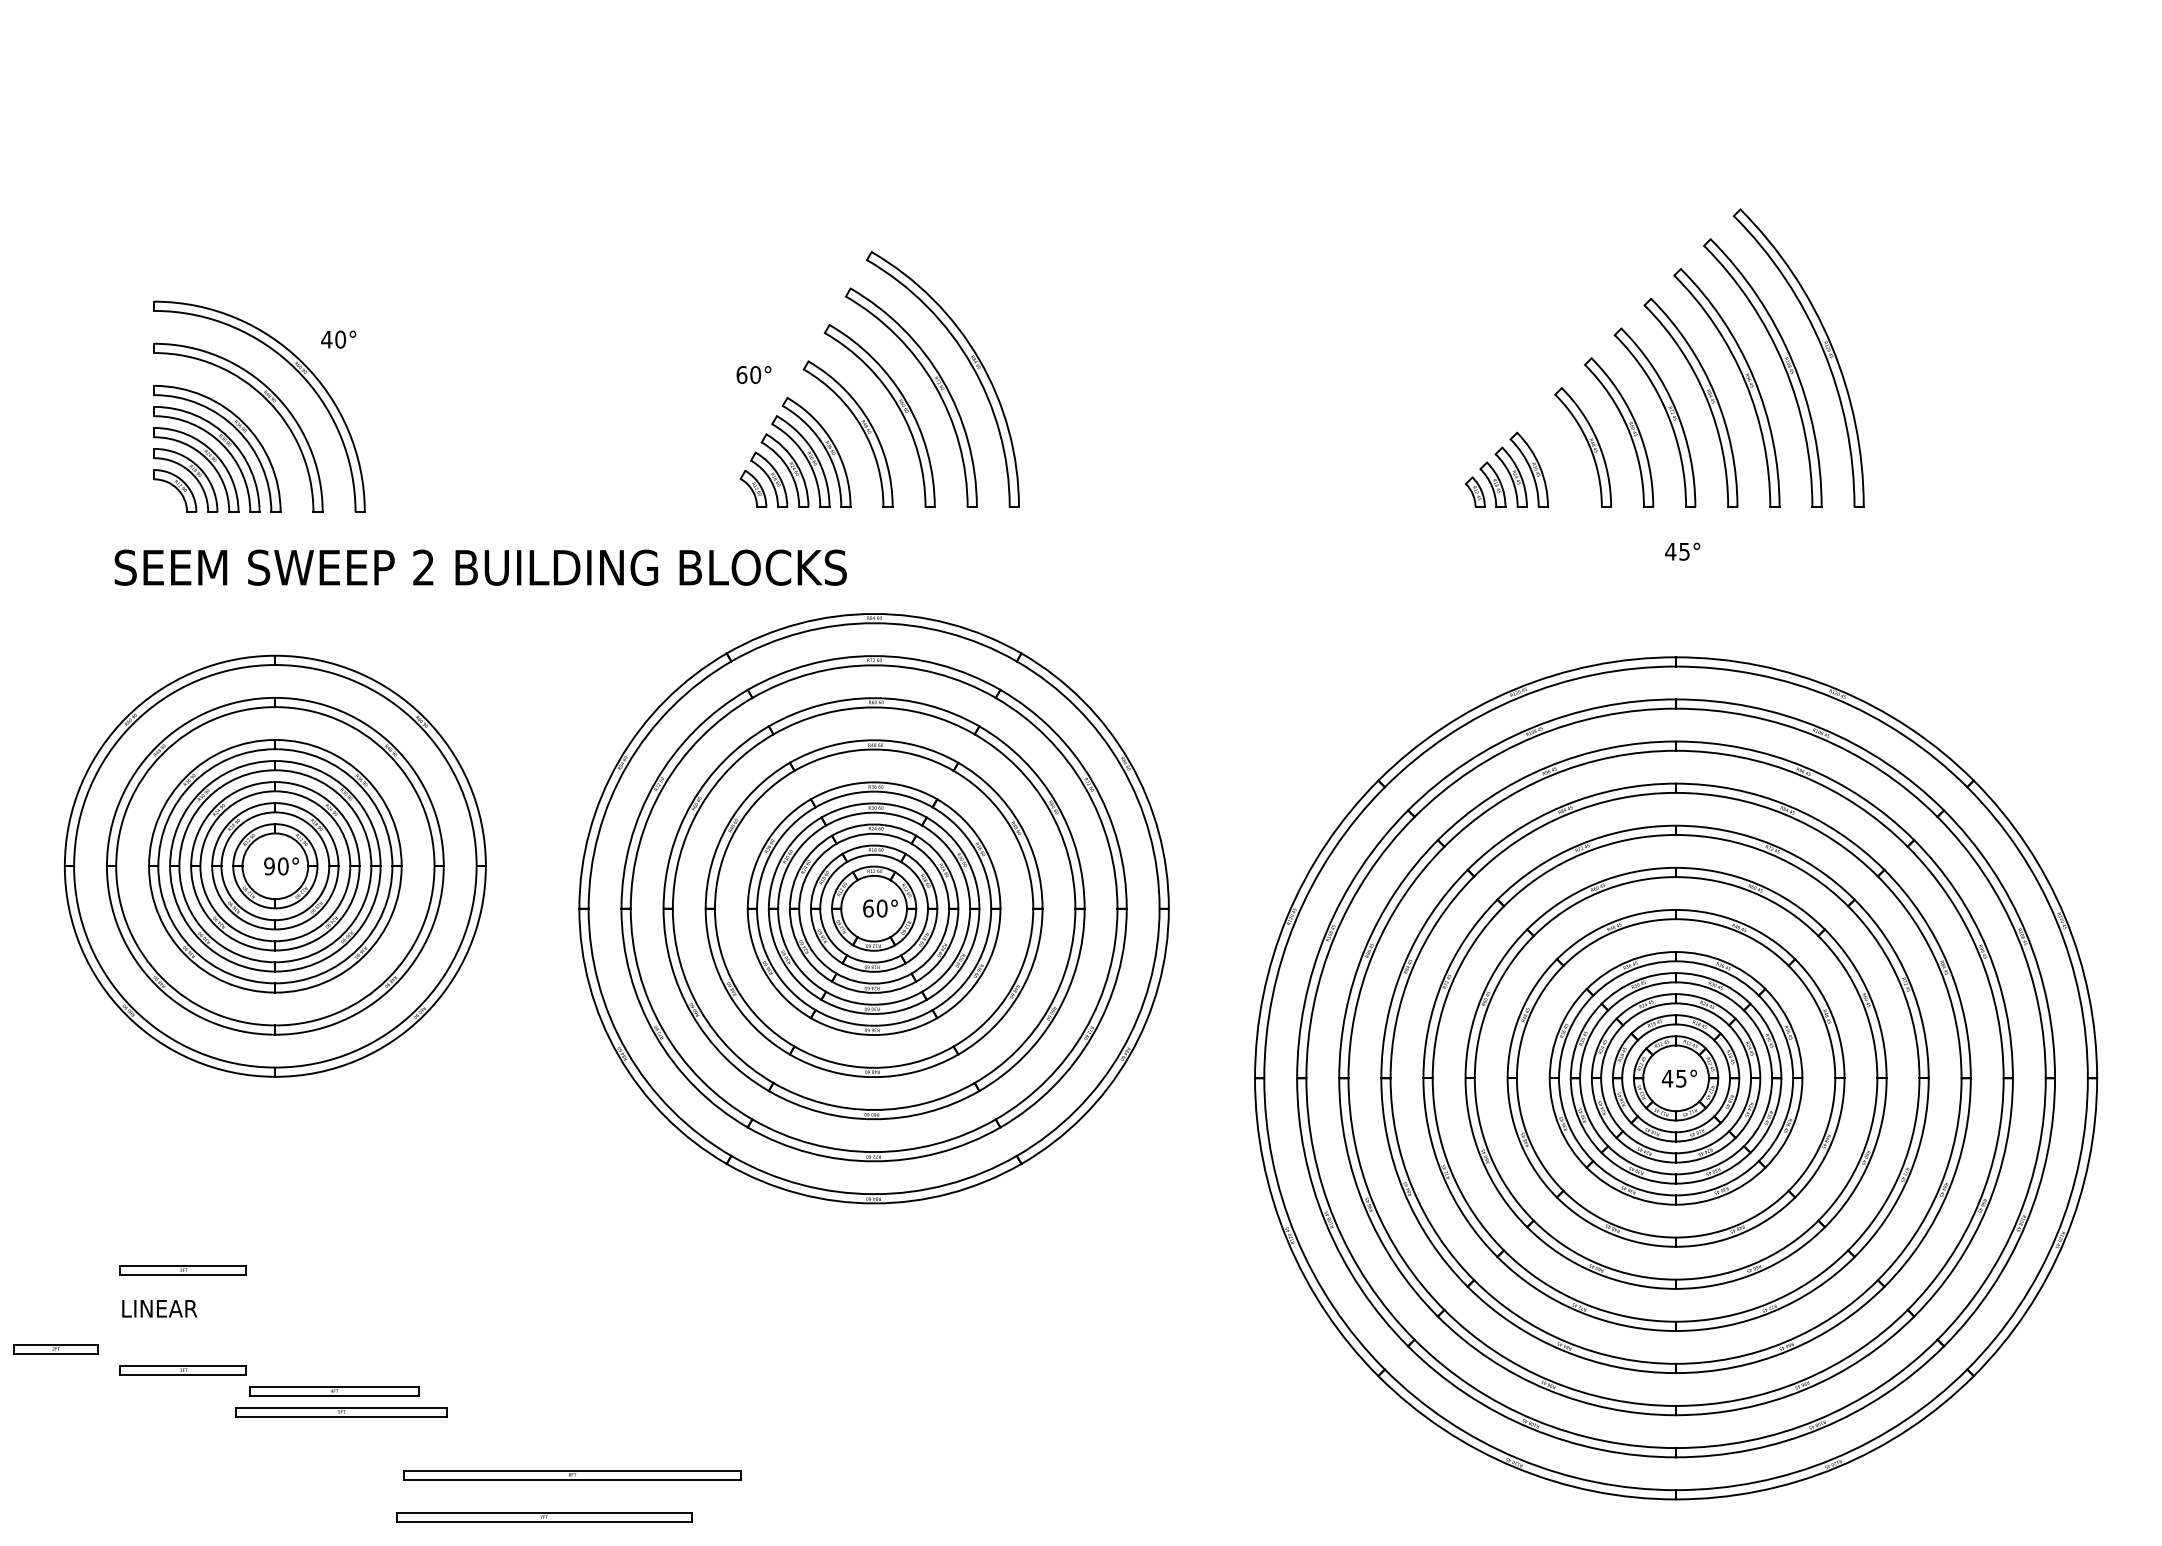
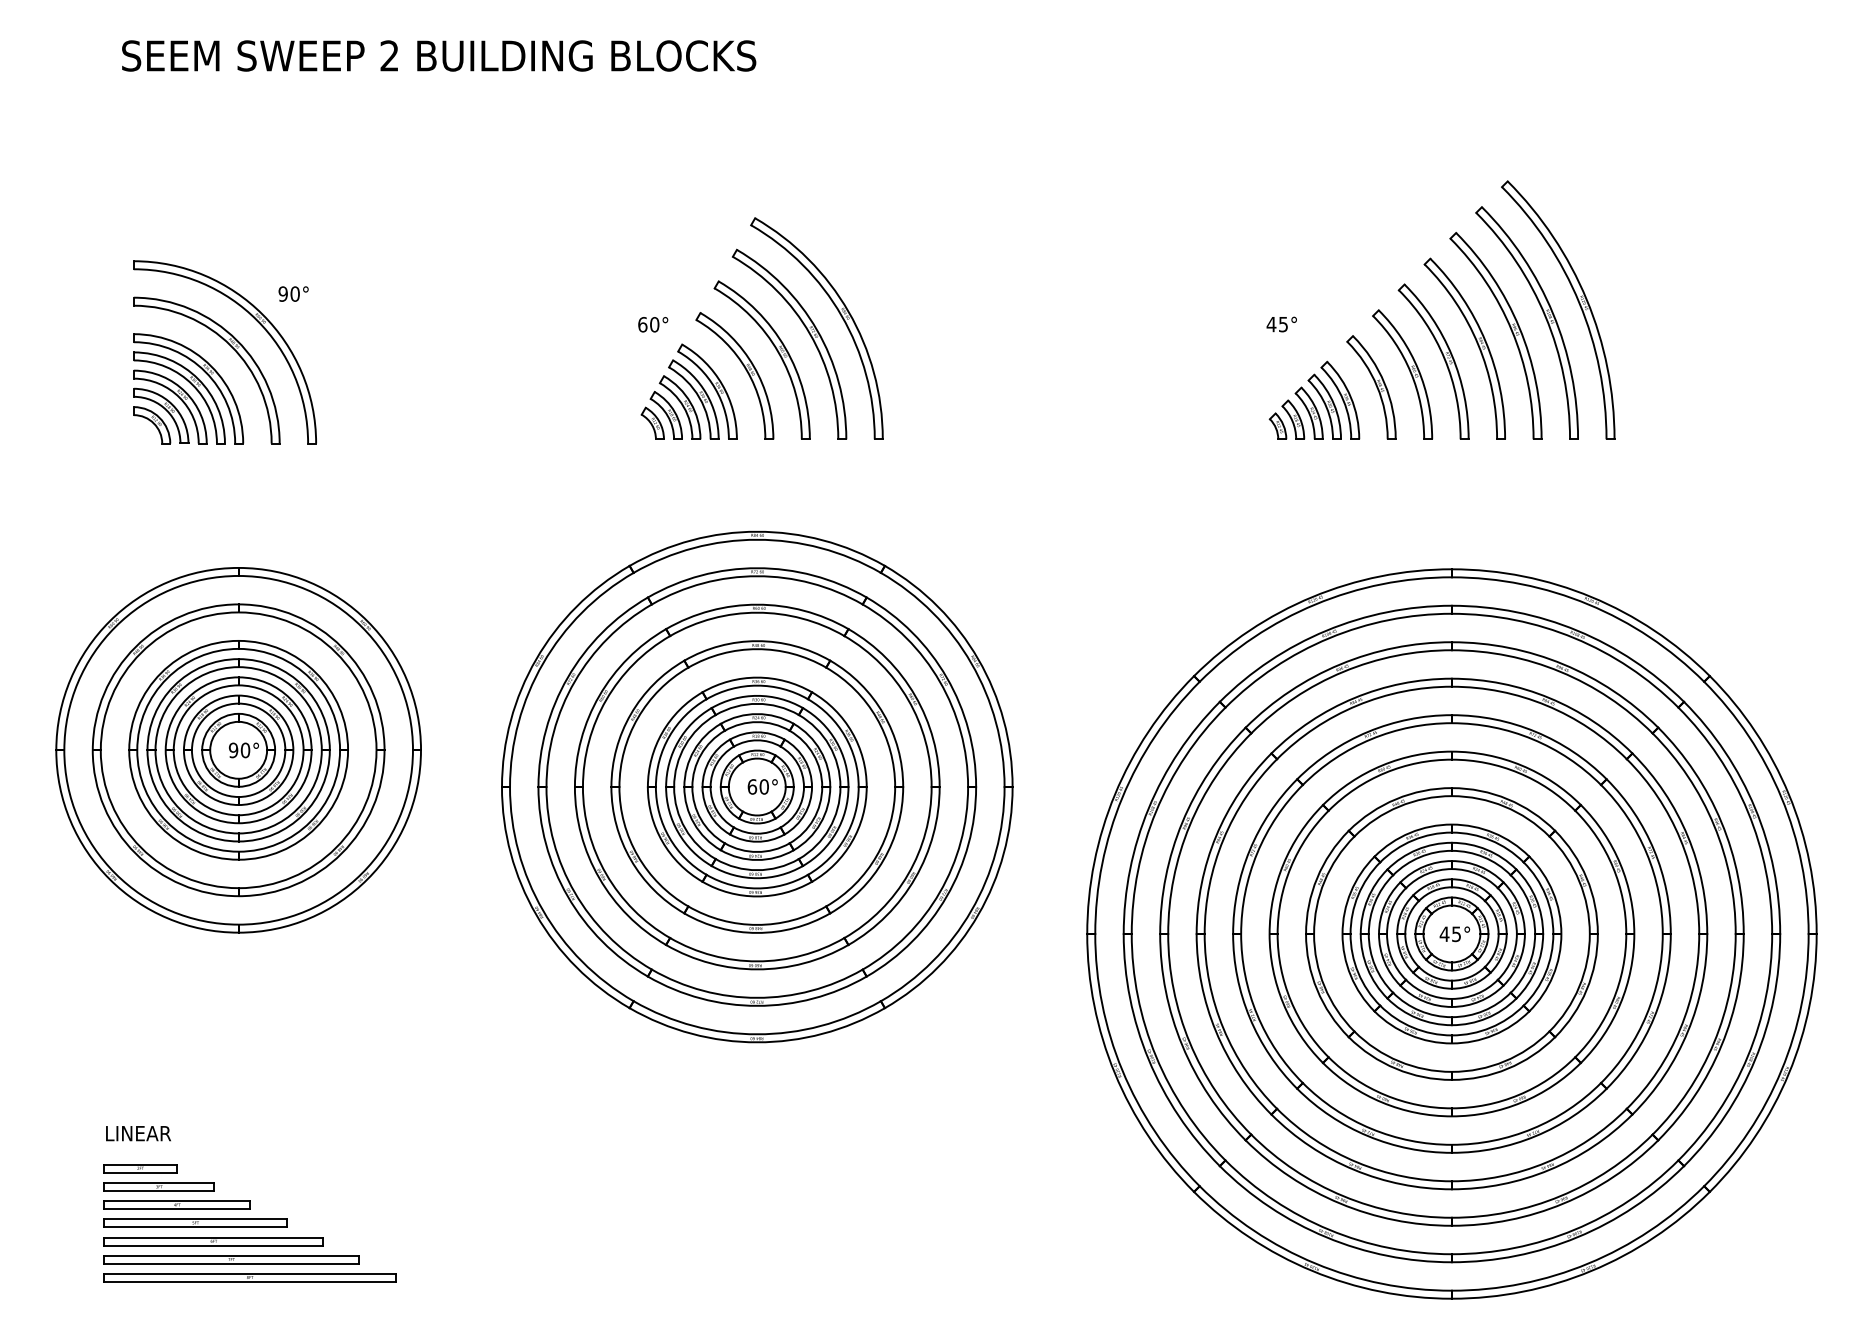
text: (326, 339) -> (282, 294), 40° -> 90°
part: (1546, 462) -> (1339, 400), added
text: (1682, 551) -> (1281, 324), moved
text: (480, 567) -> (438, 55), moved
part: (182, 1270) -> (158, 1100), removed
part: (55, 1349) -> (140, 1168), moved
part: (334, 1391) -> (177, 1205), moved
part: (341, 1412) -> (195, 1223), moved
part: (246, 1433) -> (213, 1241), added
part: (572, 1475) -> (250, 1278), moved
part: (544, 1517) -> (231, 1259), moved

